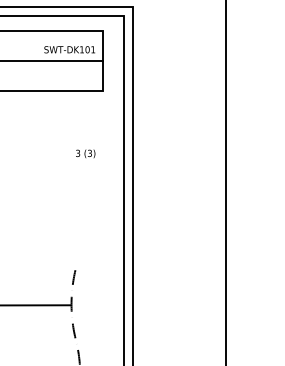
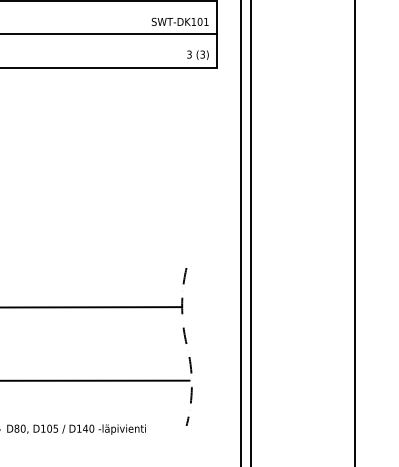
text: (85, 153) -> (197, 54), moved

